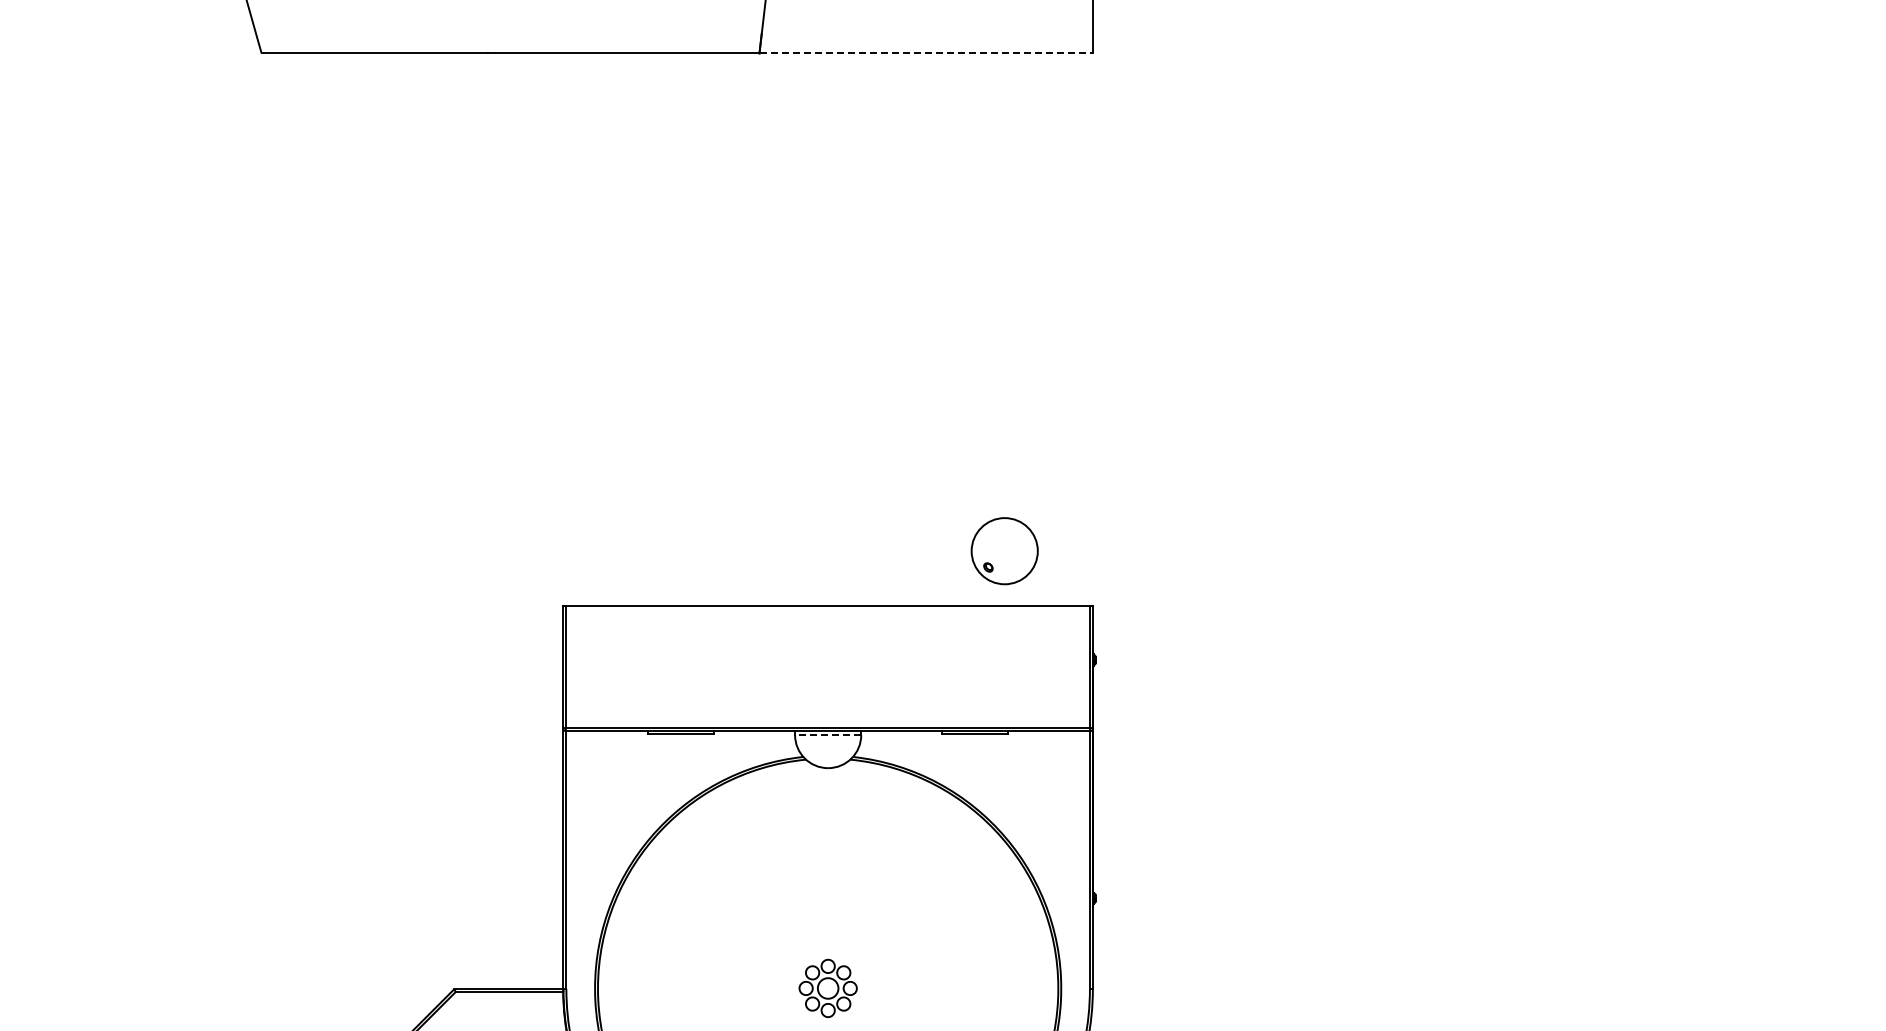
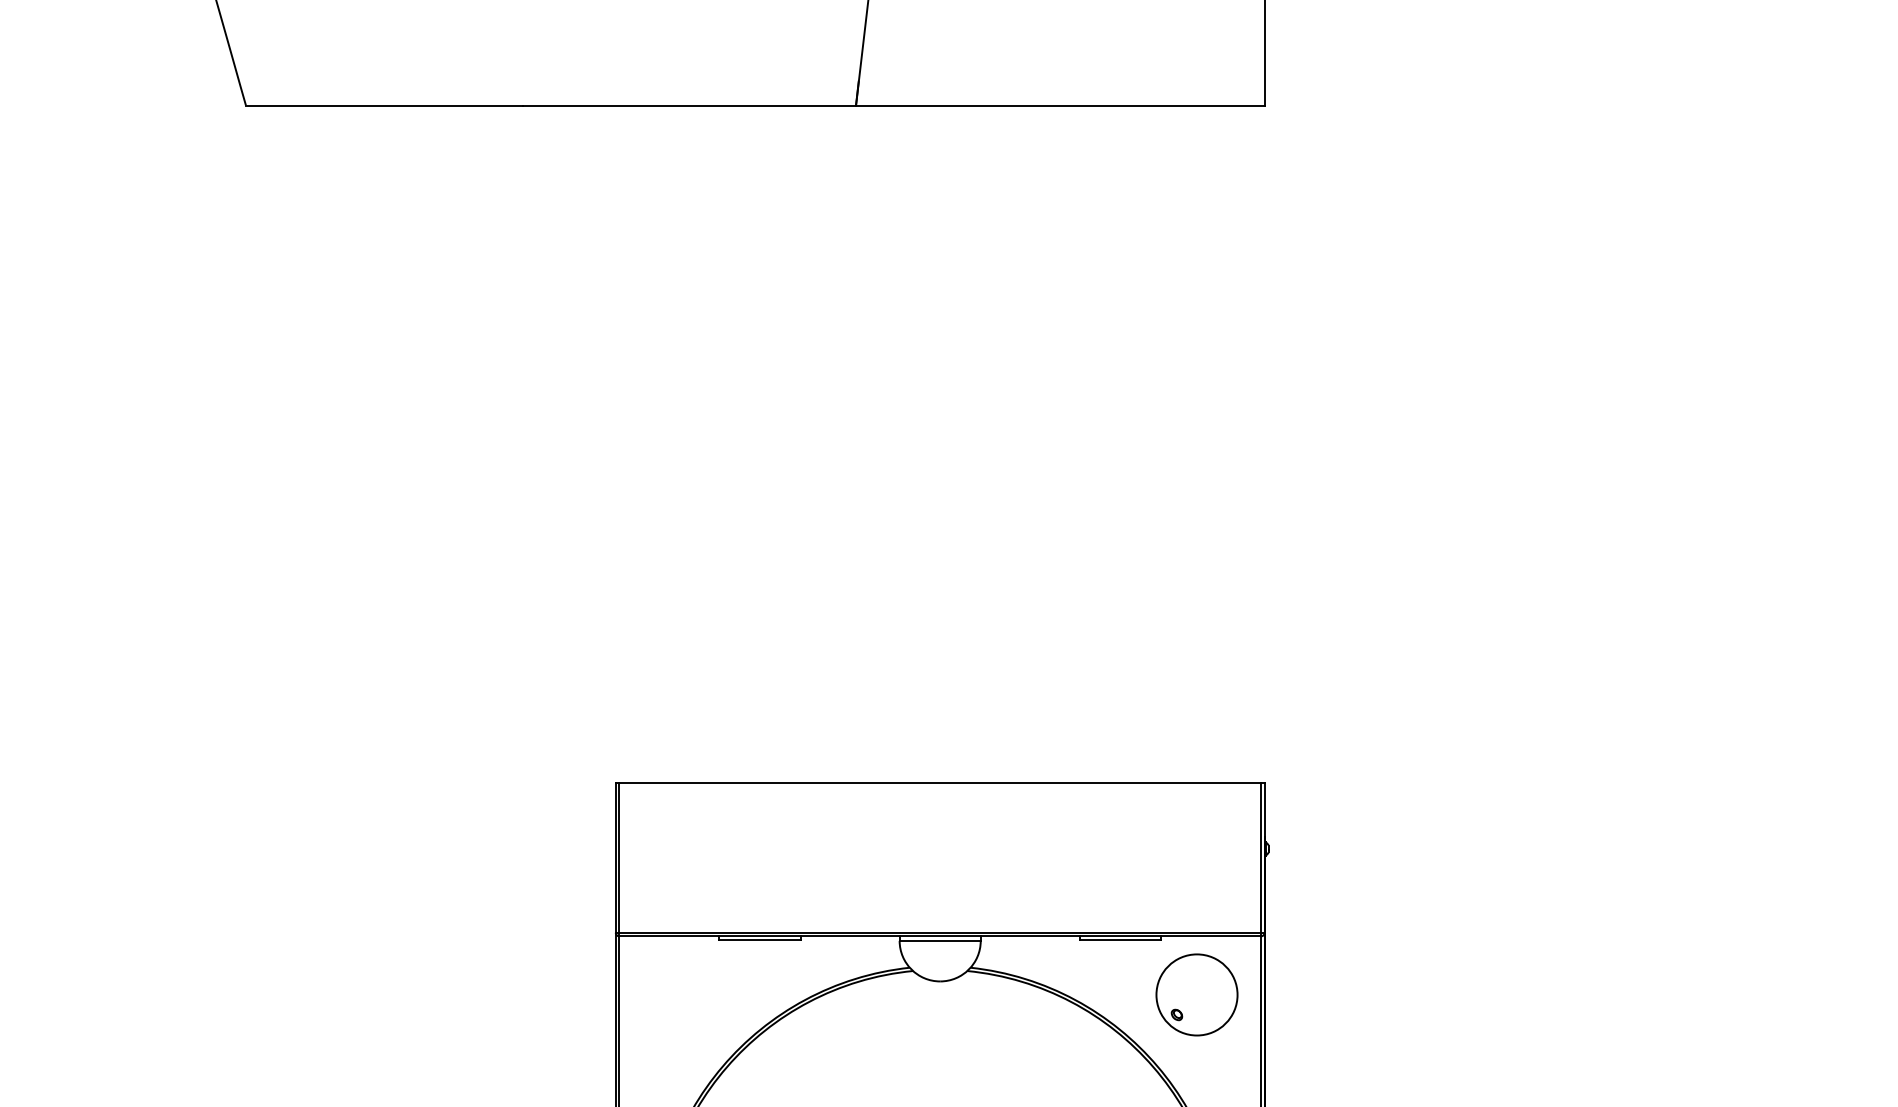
line: (926, 53) -> (1060, 105), dashed -> solid
part: (1004, 551) -> (1196, 995), moved
line: (827, 735) -> (939, 941), dashed -> solid

